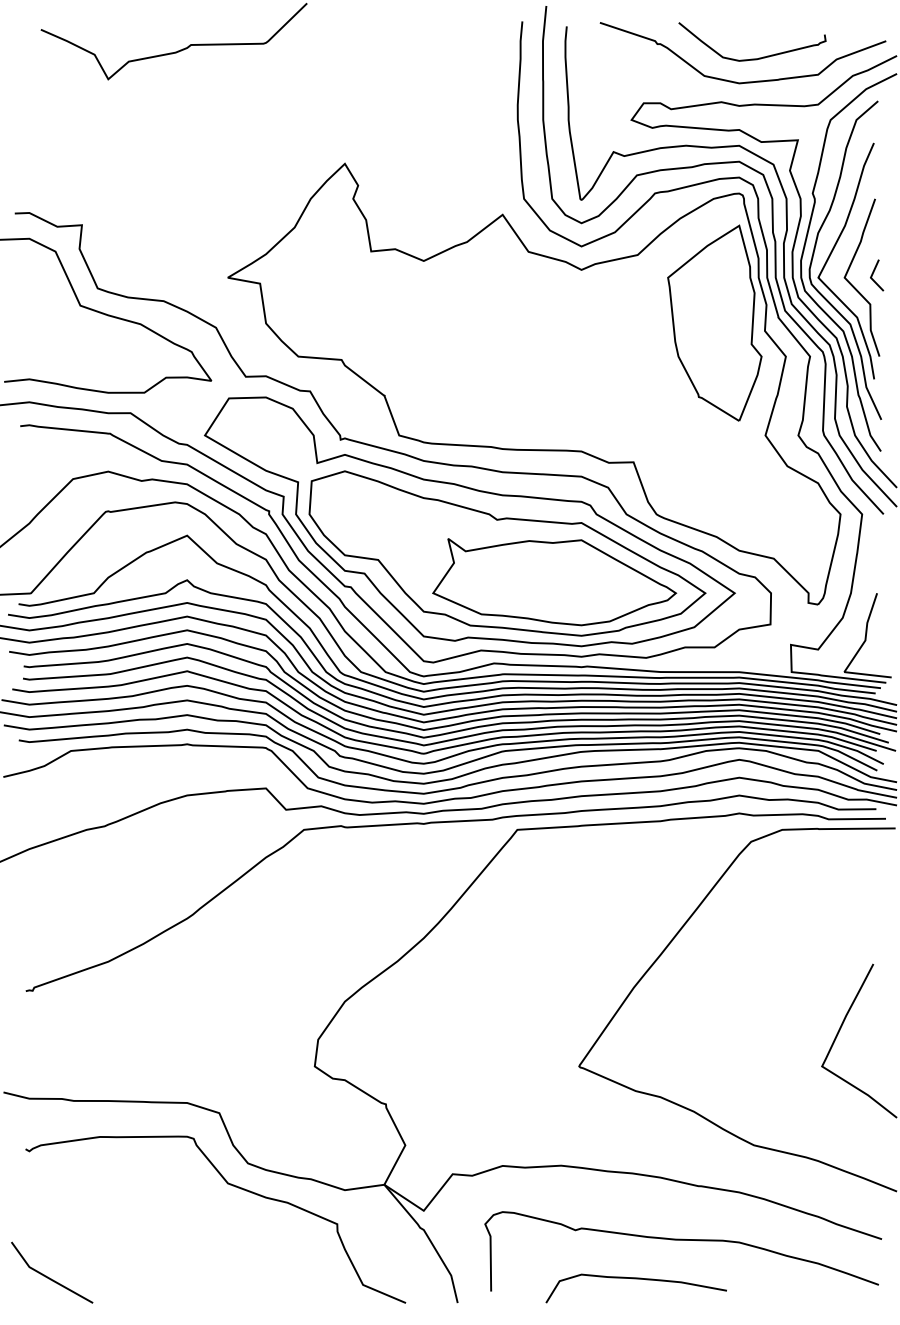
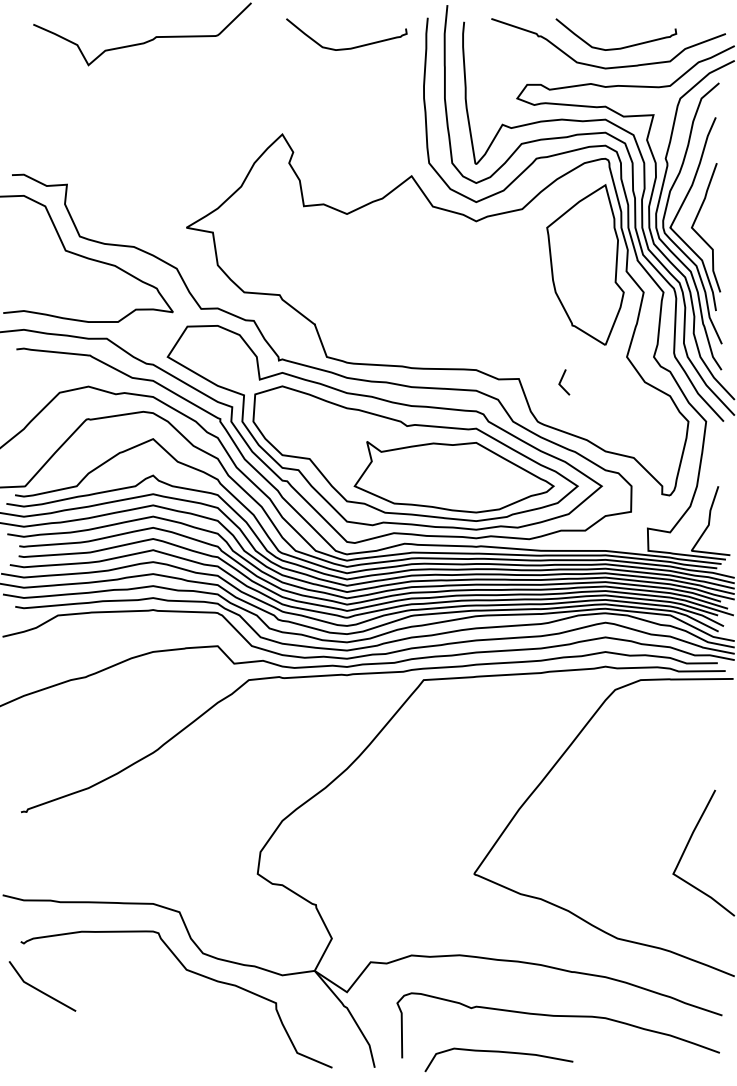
curve: (423, 58) -> (346, 48), added
line: (873, 274) -> (561, 381), moved
line: (48, 1276) -> (39, 989), moved
curve: (635, 1279) -> (498, 1052), moved

